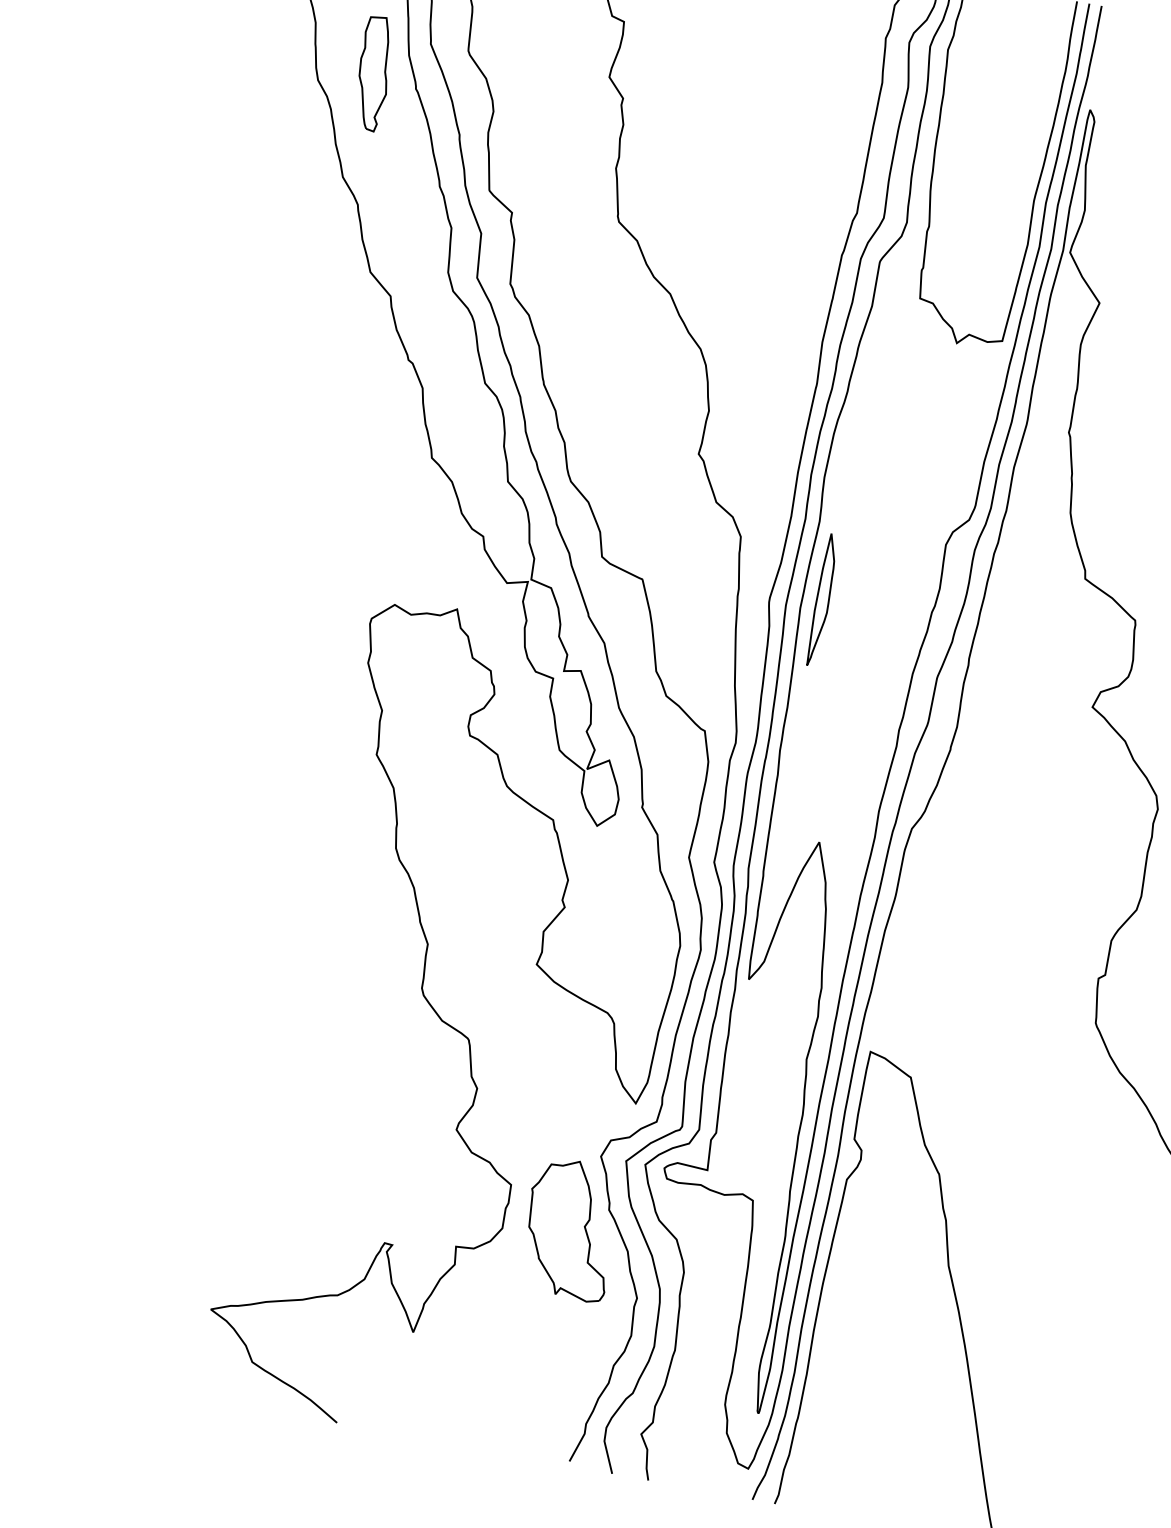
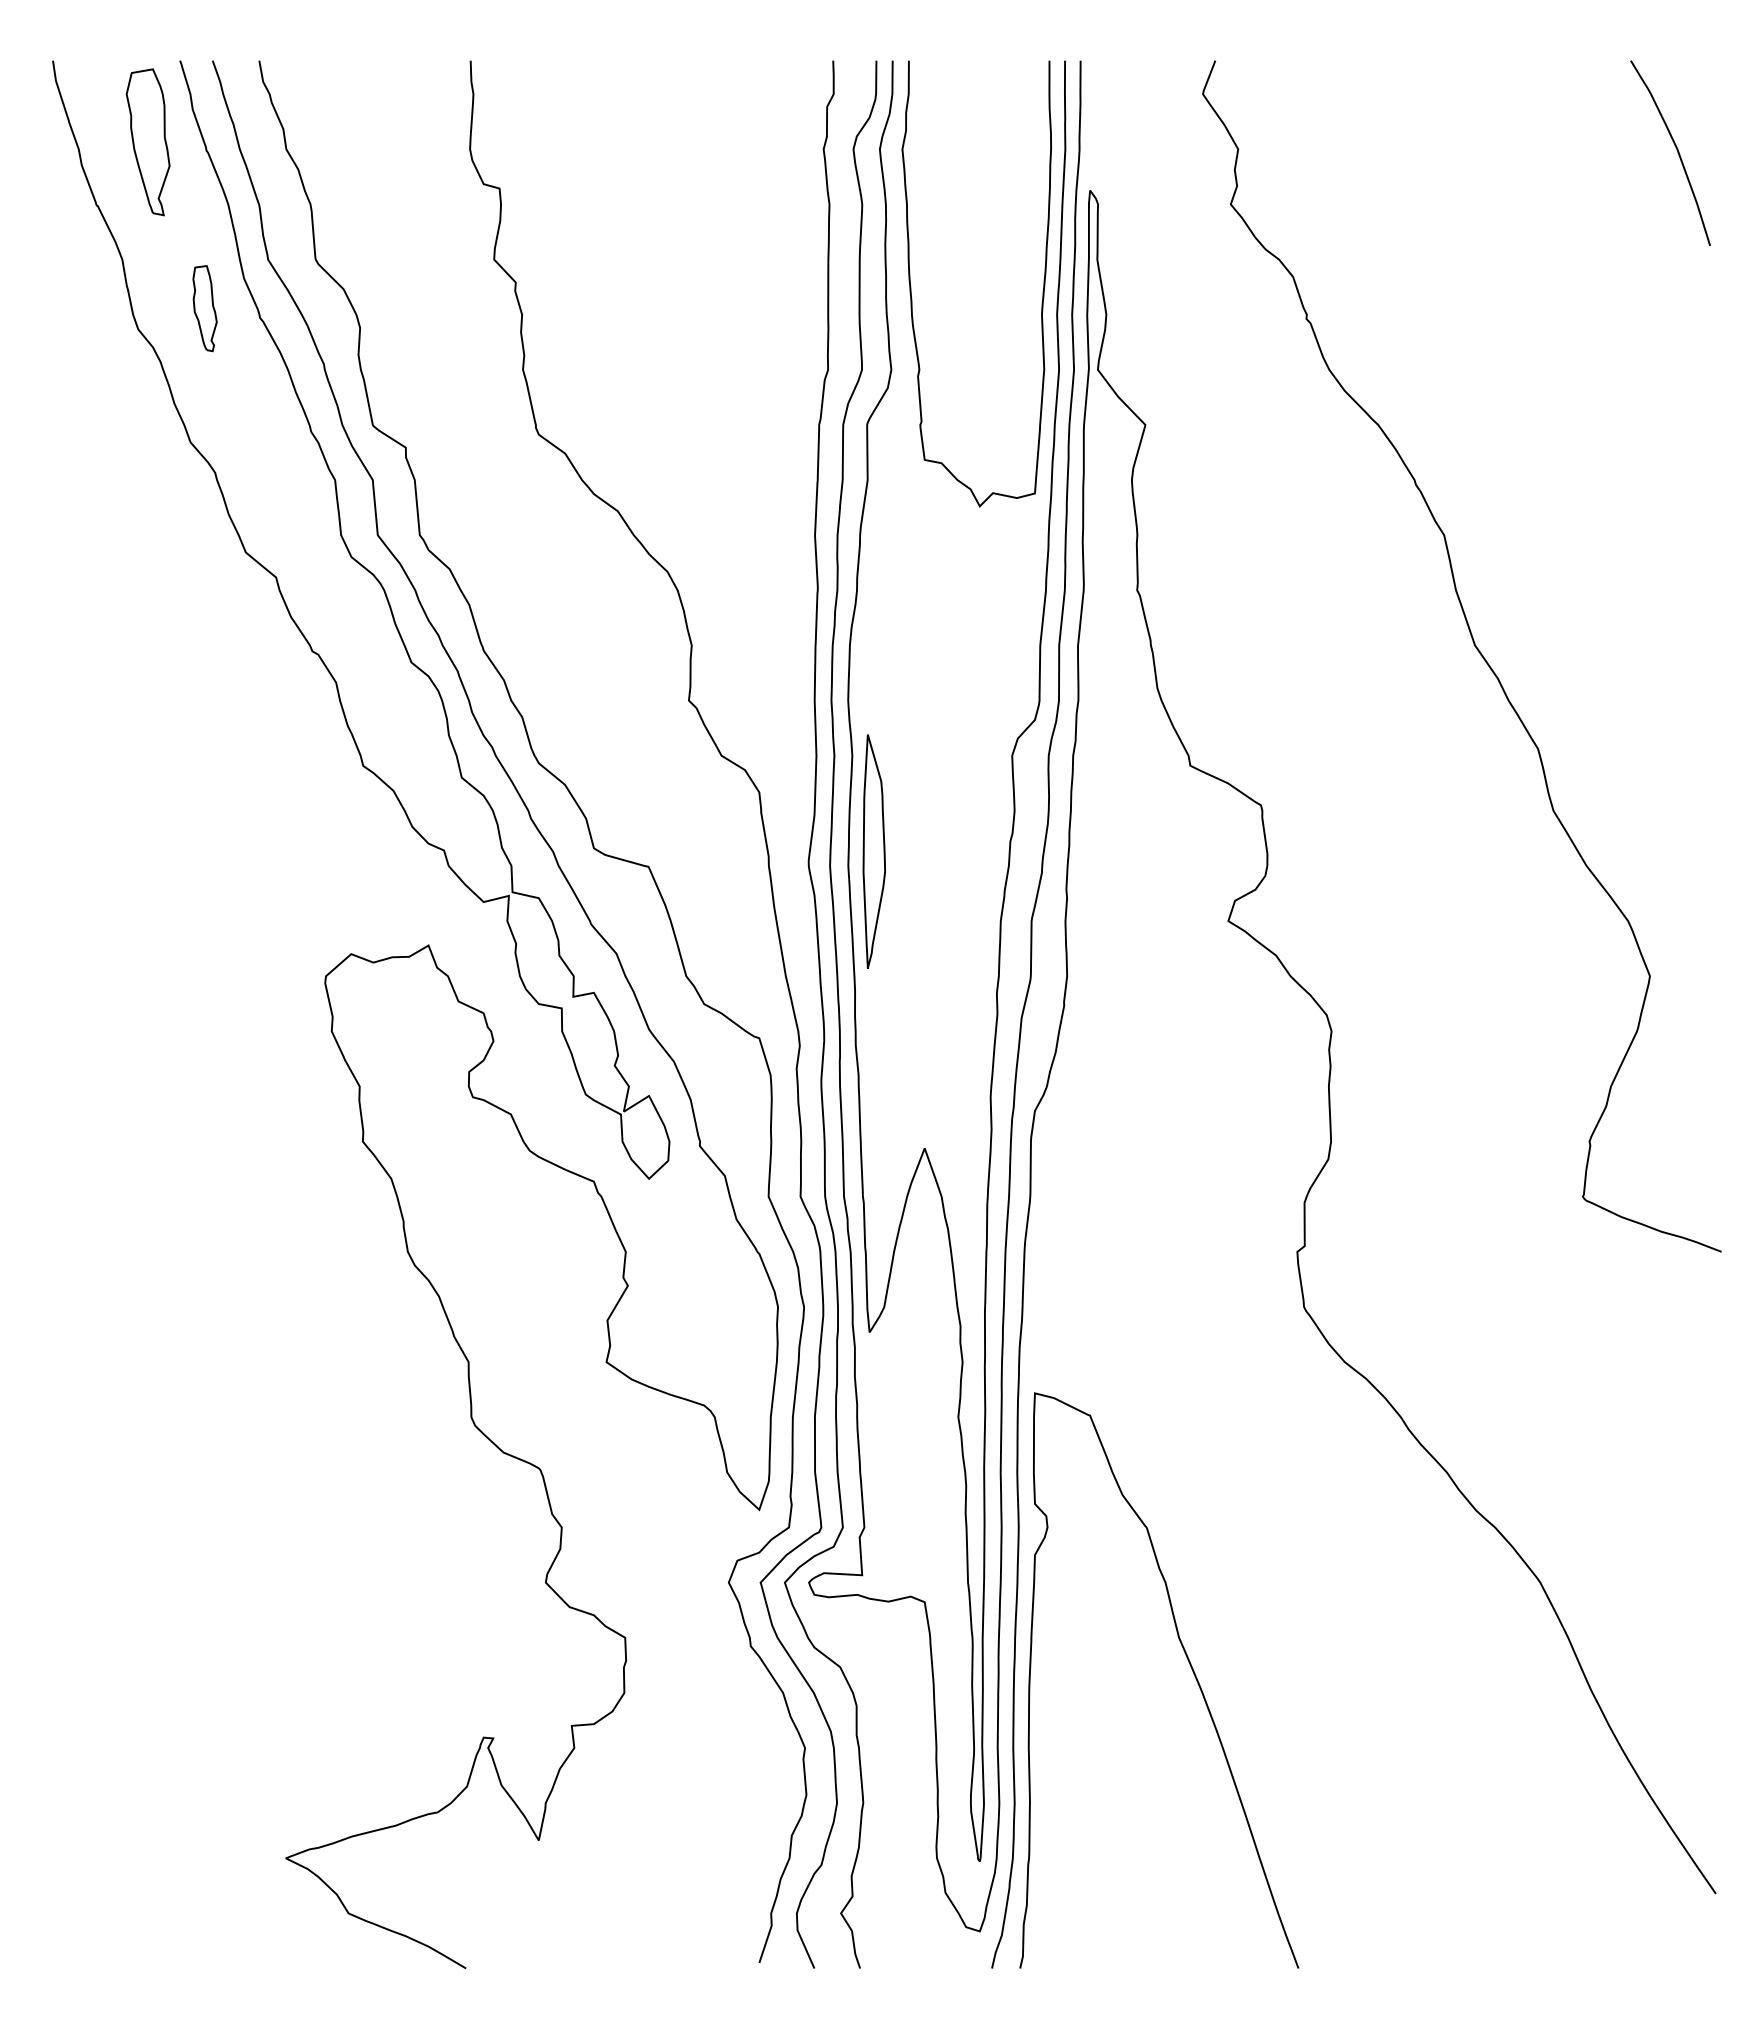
part: (373, 73) -> (204, 308), size x0.6
part: (822, 599) -> (873, 850), size x1.4
part: (570, 1229) -> (707, 1678), removed

